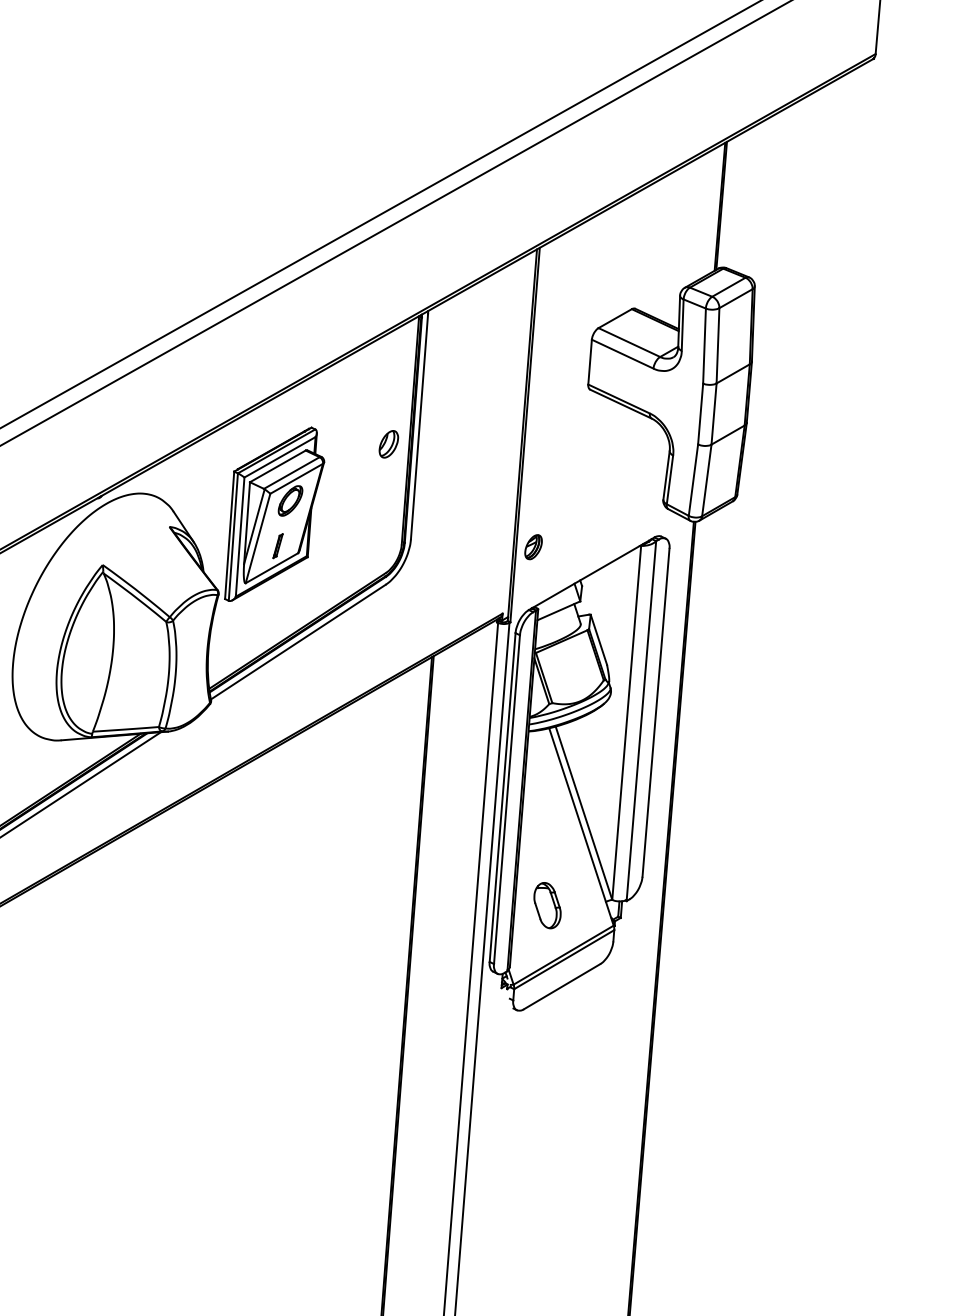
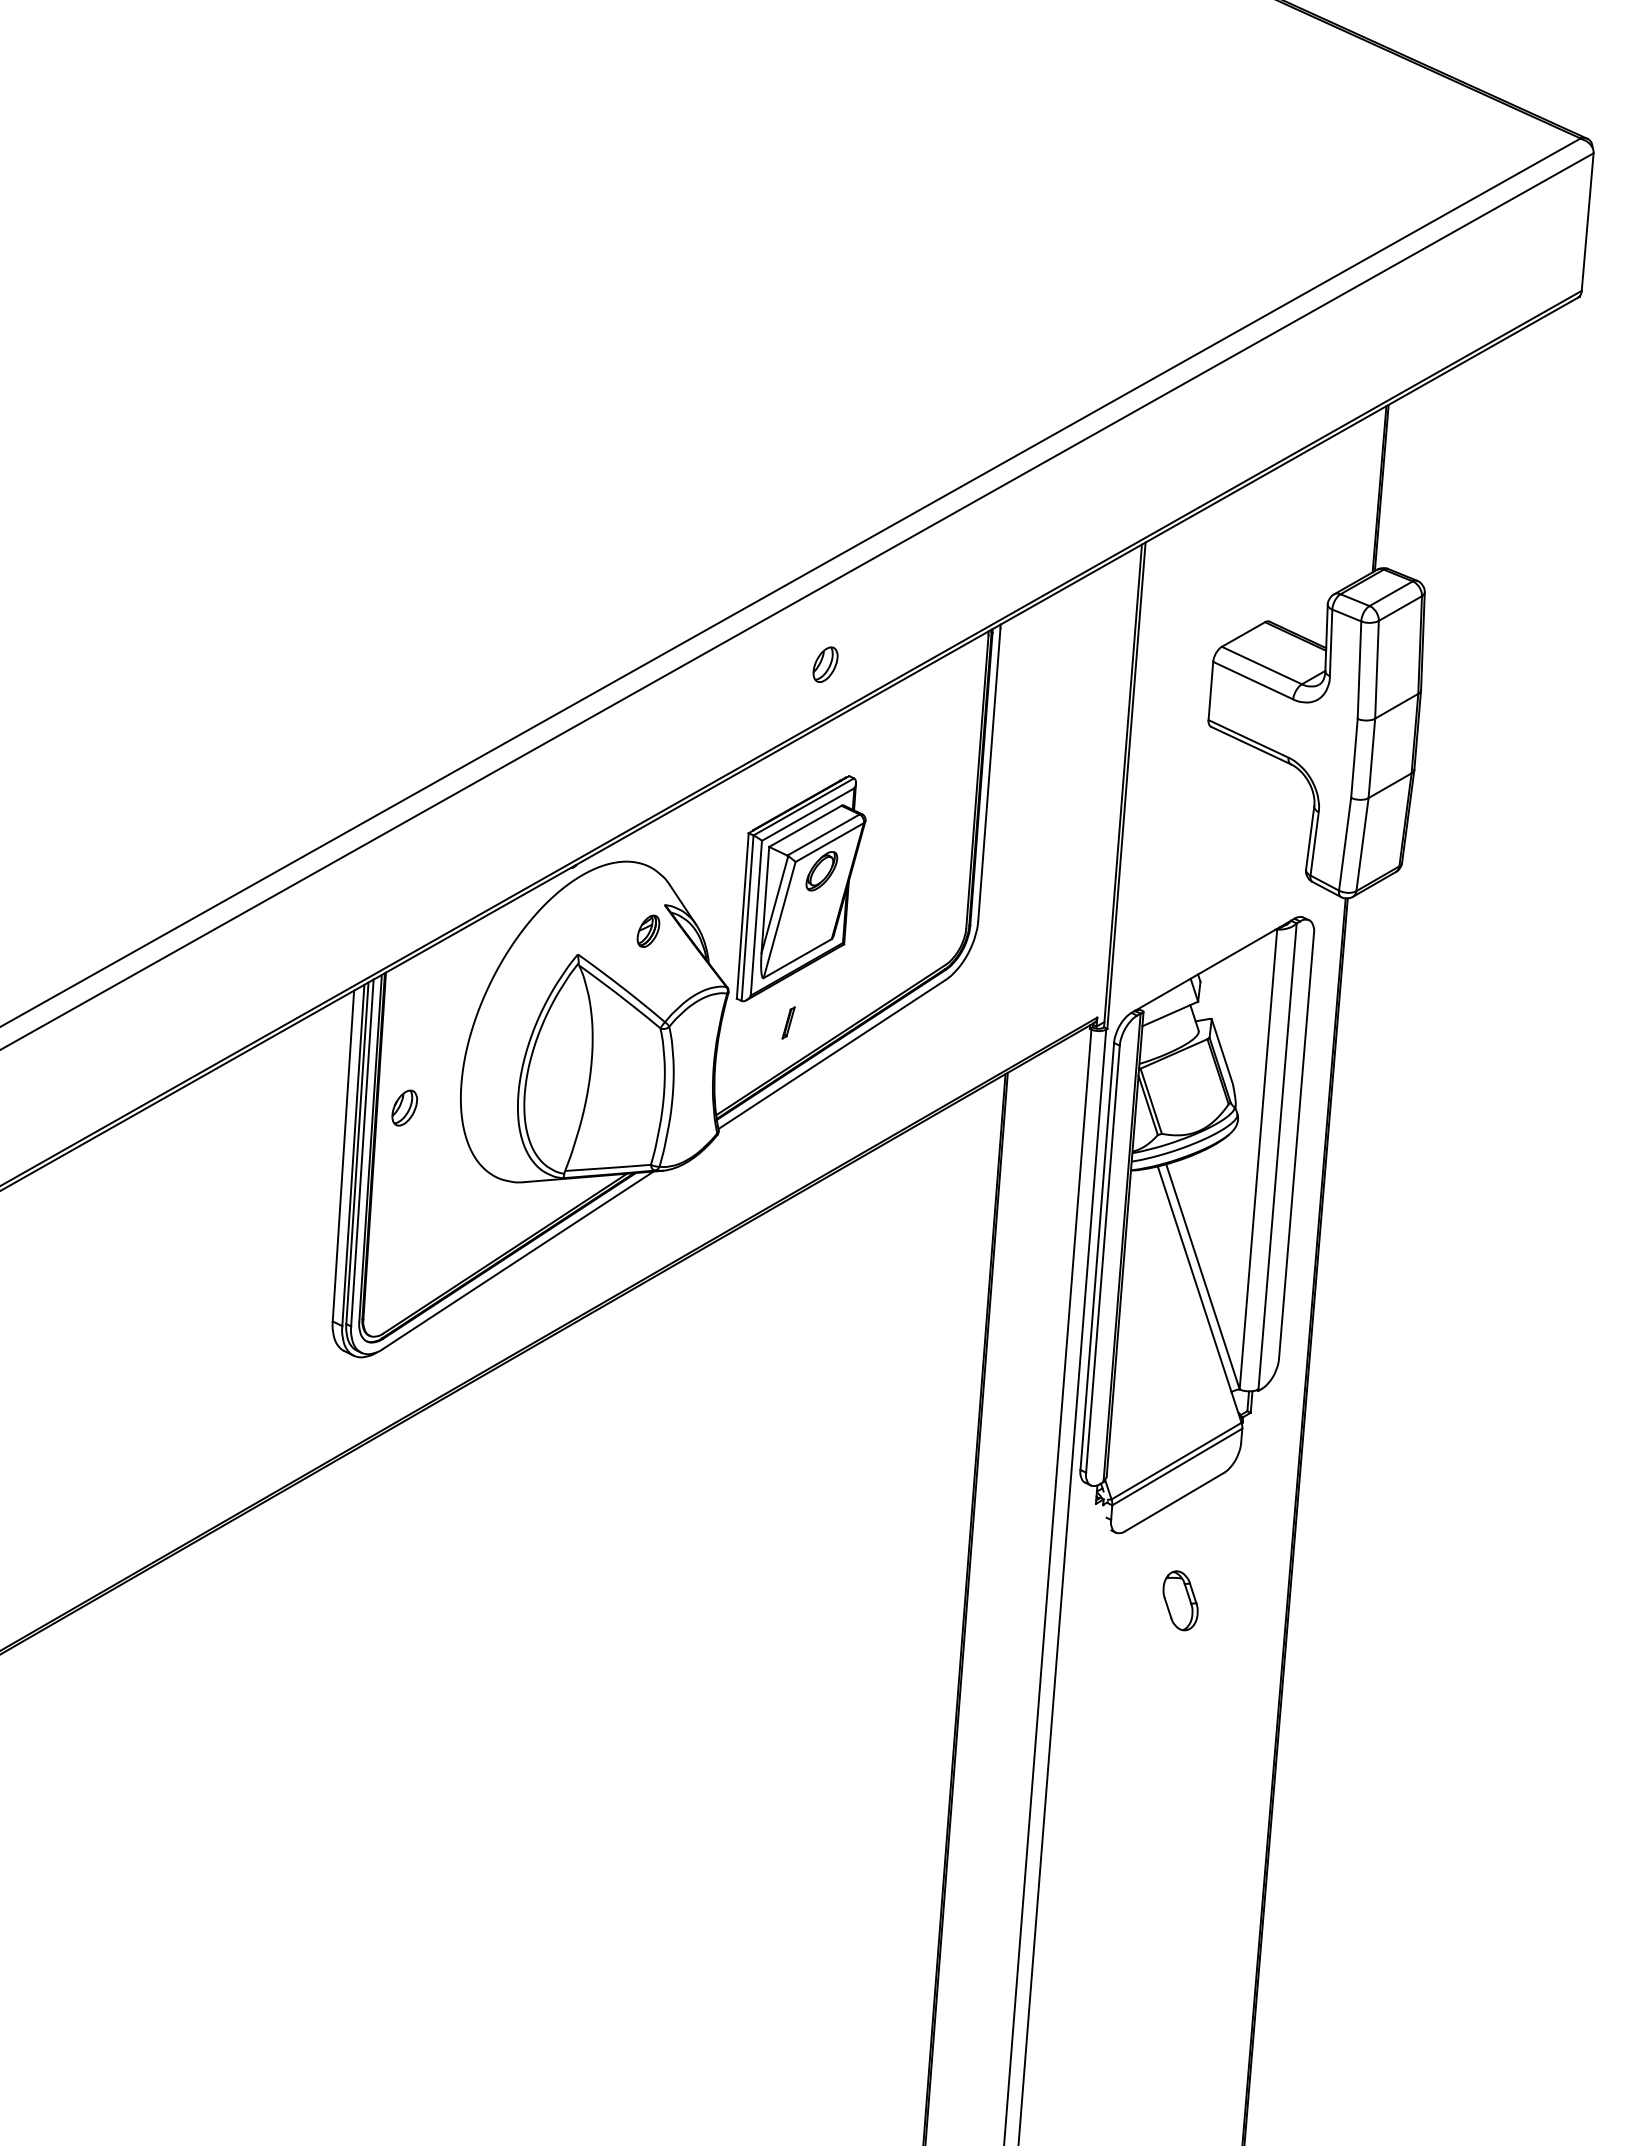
part: (388, 444) -> (825, 664), moved
part: (277, 545) -> (788, 1022), moved
part: (533, 546) -> (648, 930), moved
part: (547, 905) -> (1180, 1600), moved

